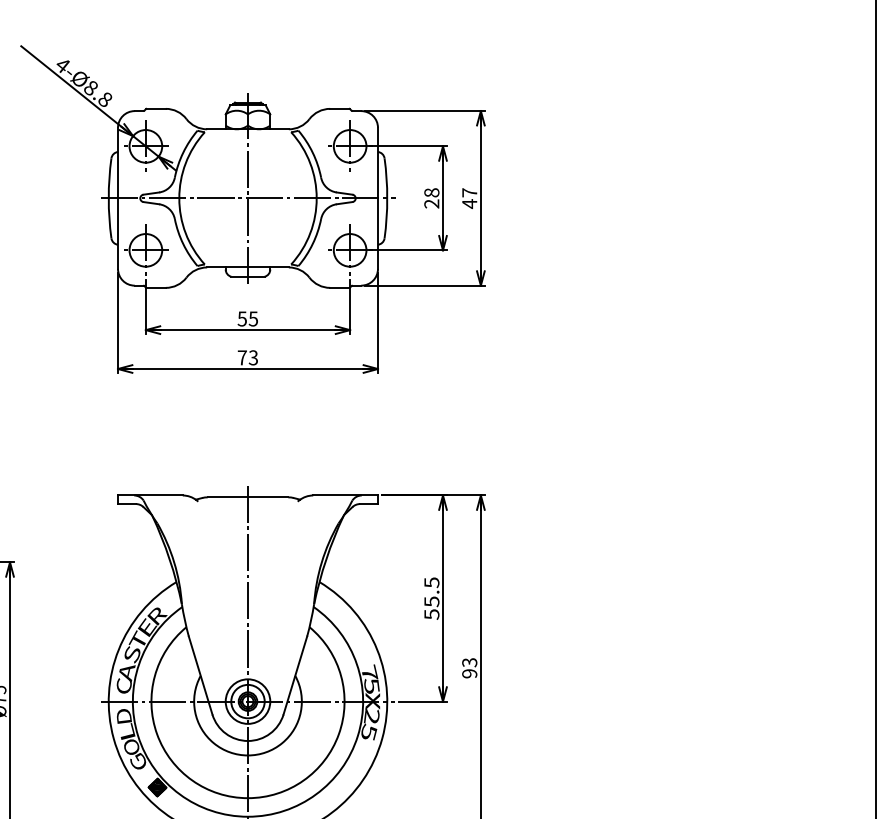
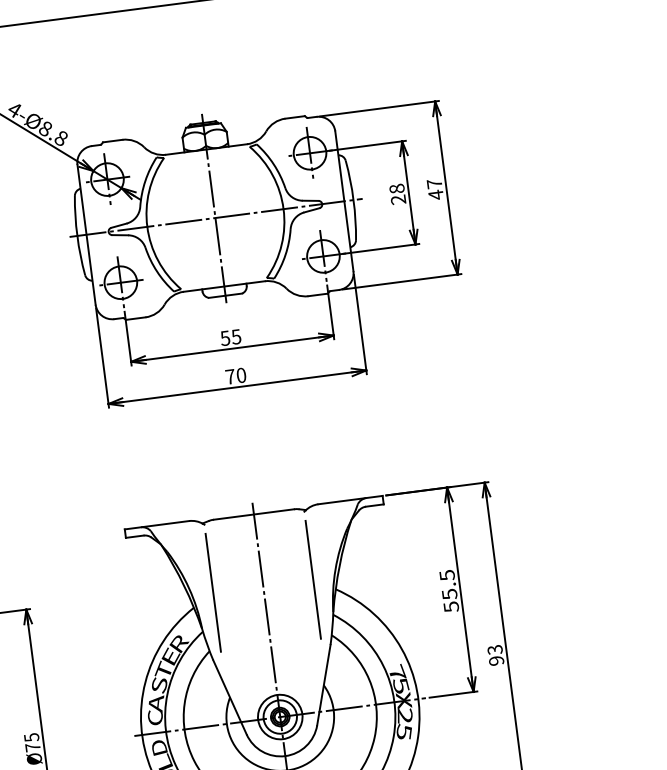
text: (253, 357) -> (241, 375), 73 -> 70
line: (197, 569) -> (213, 592), added
line: (298, 569) -> (313, 579), added

